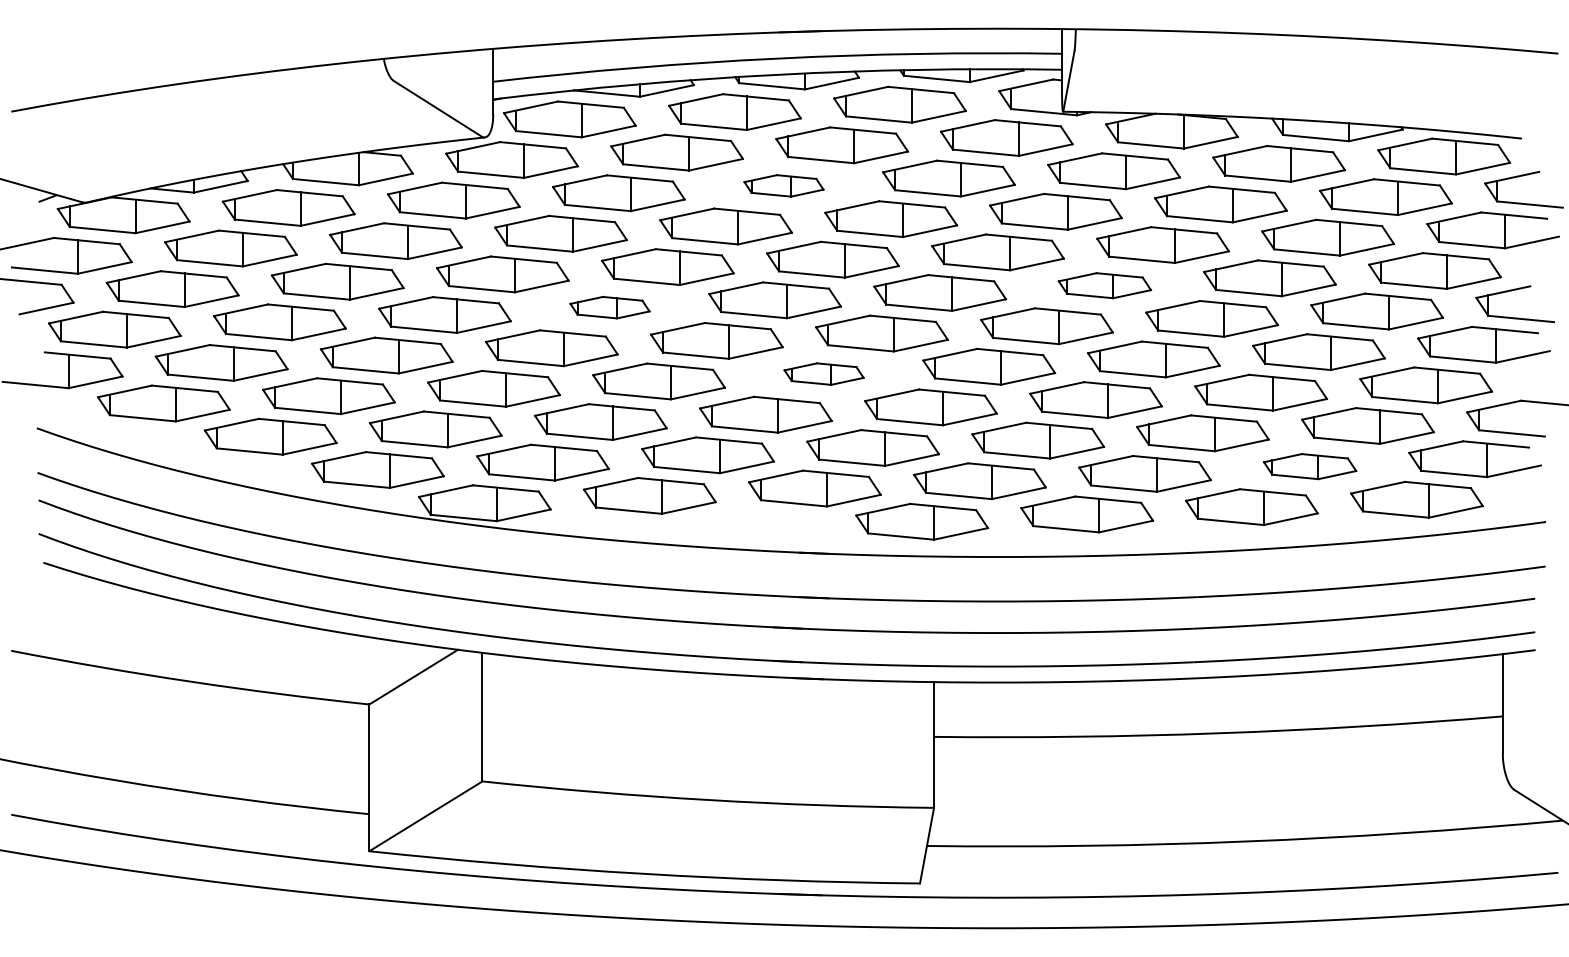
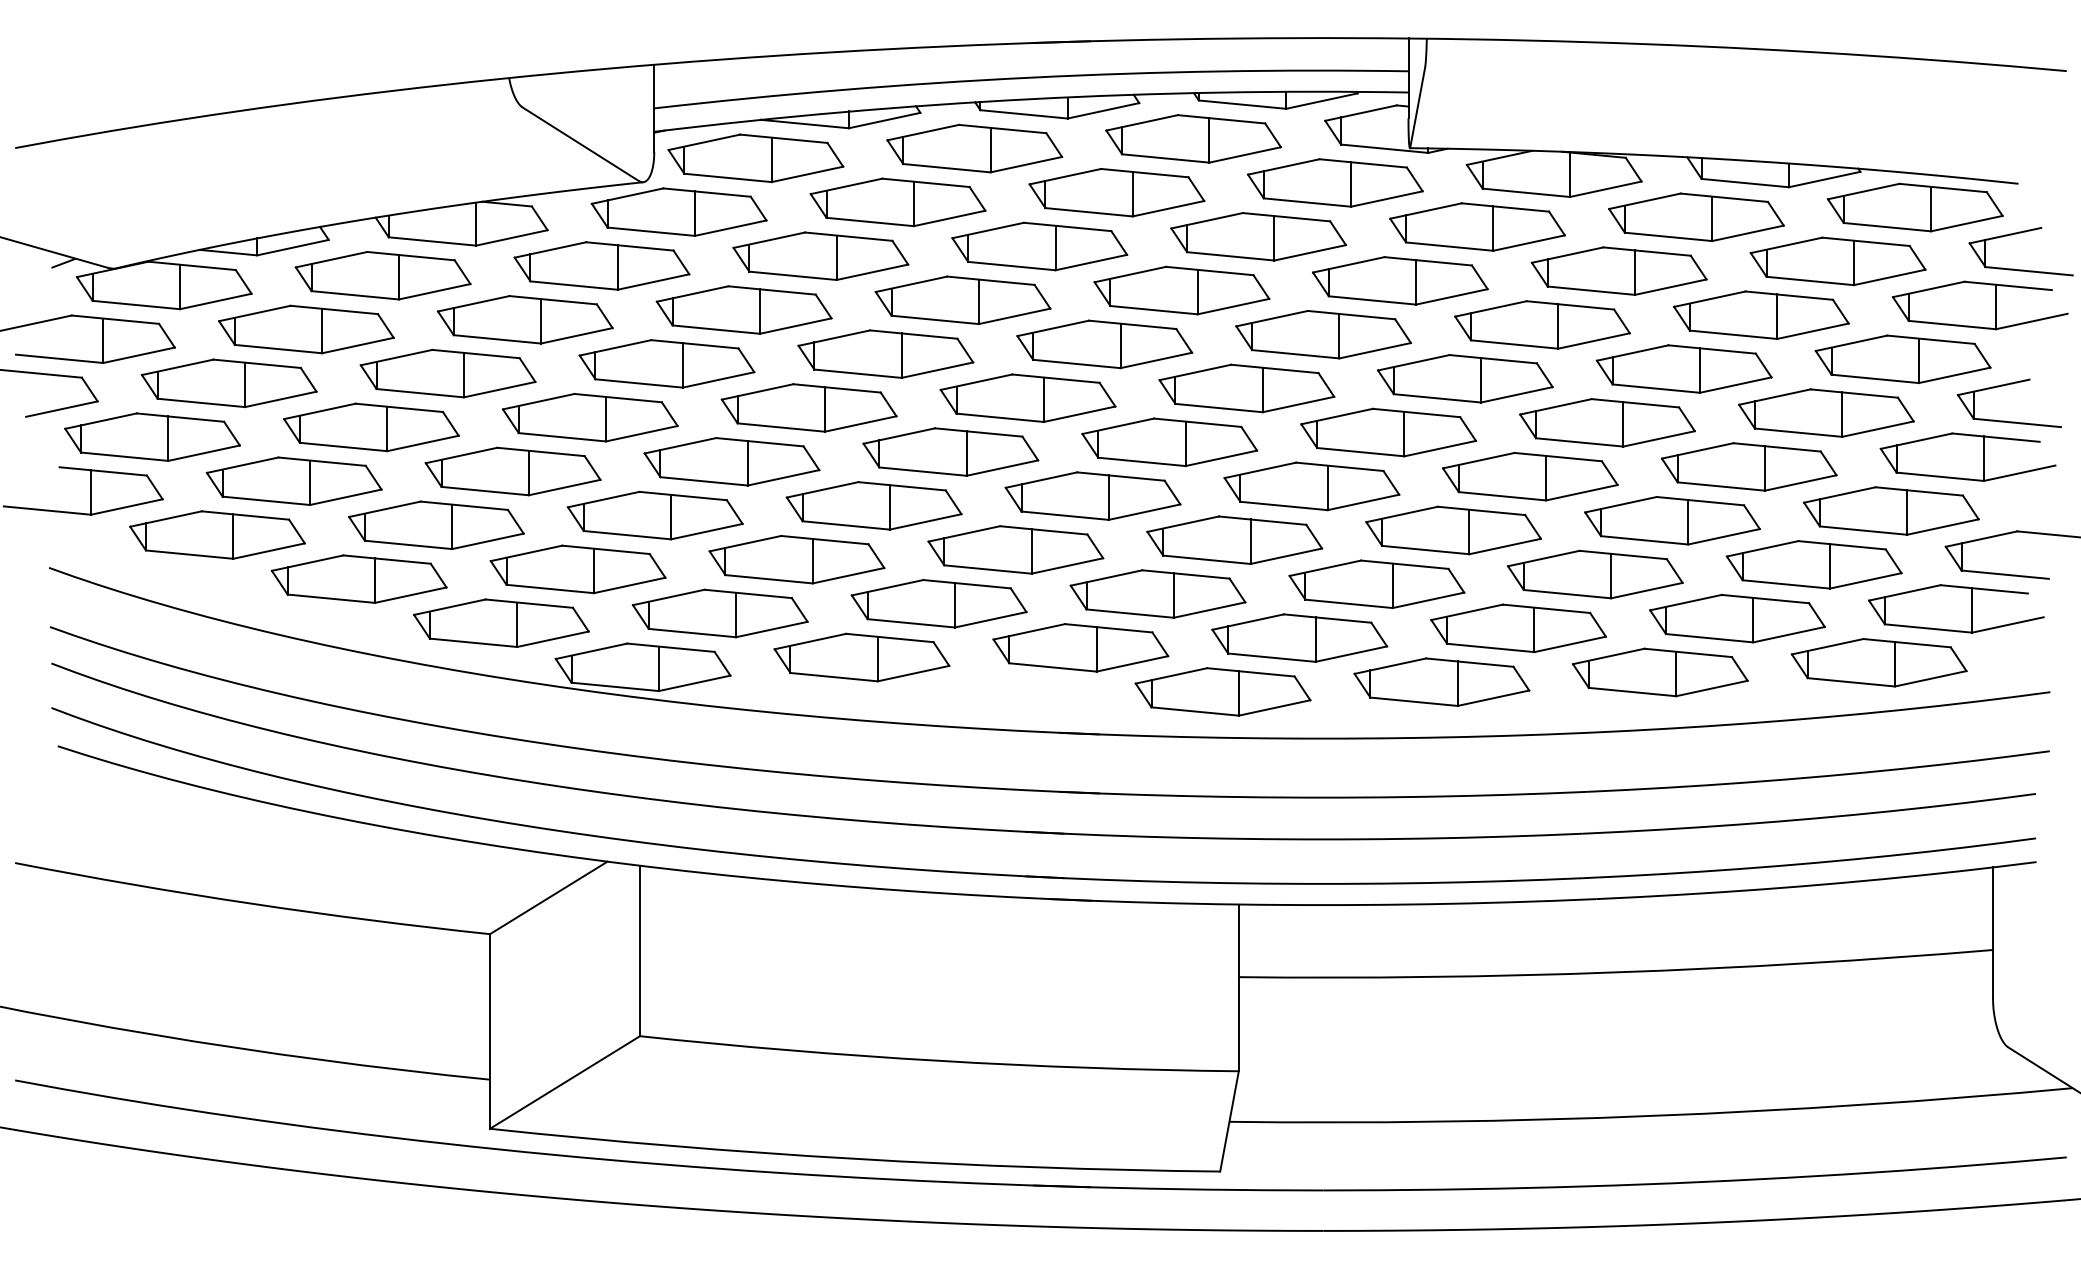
part: (783, 185) -> (1039, 246), size x1.67
part: (1104, 285) -> (1465, 378), size x1.43
part: (609, 307) -> (808, 407), size x1.67
part: (823, 373) -> (1092, 495), size x1.67
part: (1310, 466) -> (1737, 618), size x1.43

